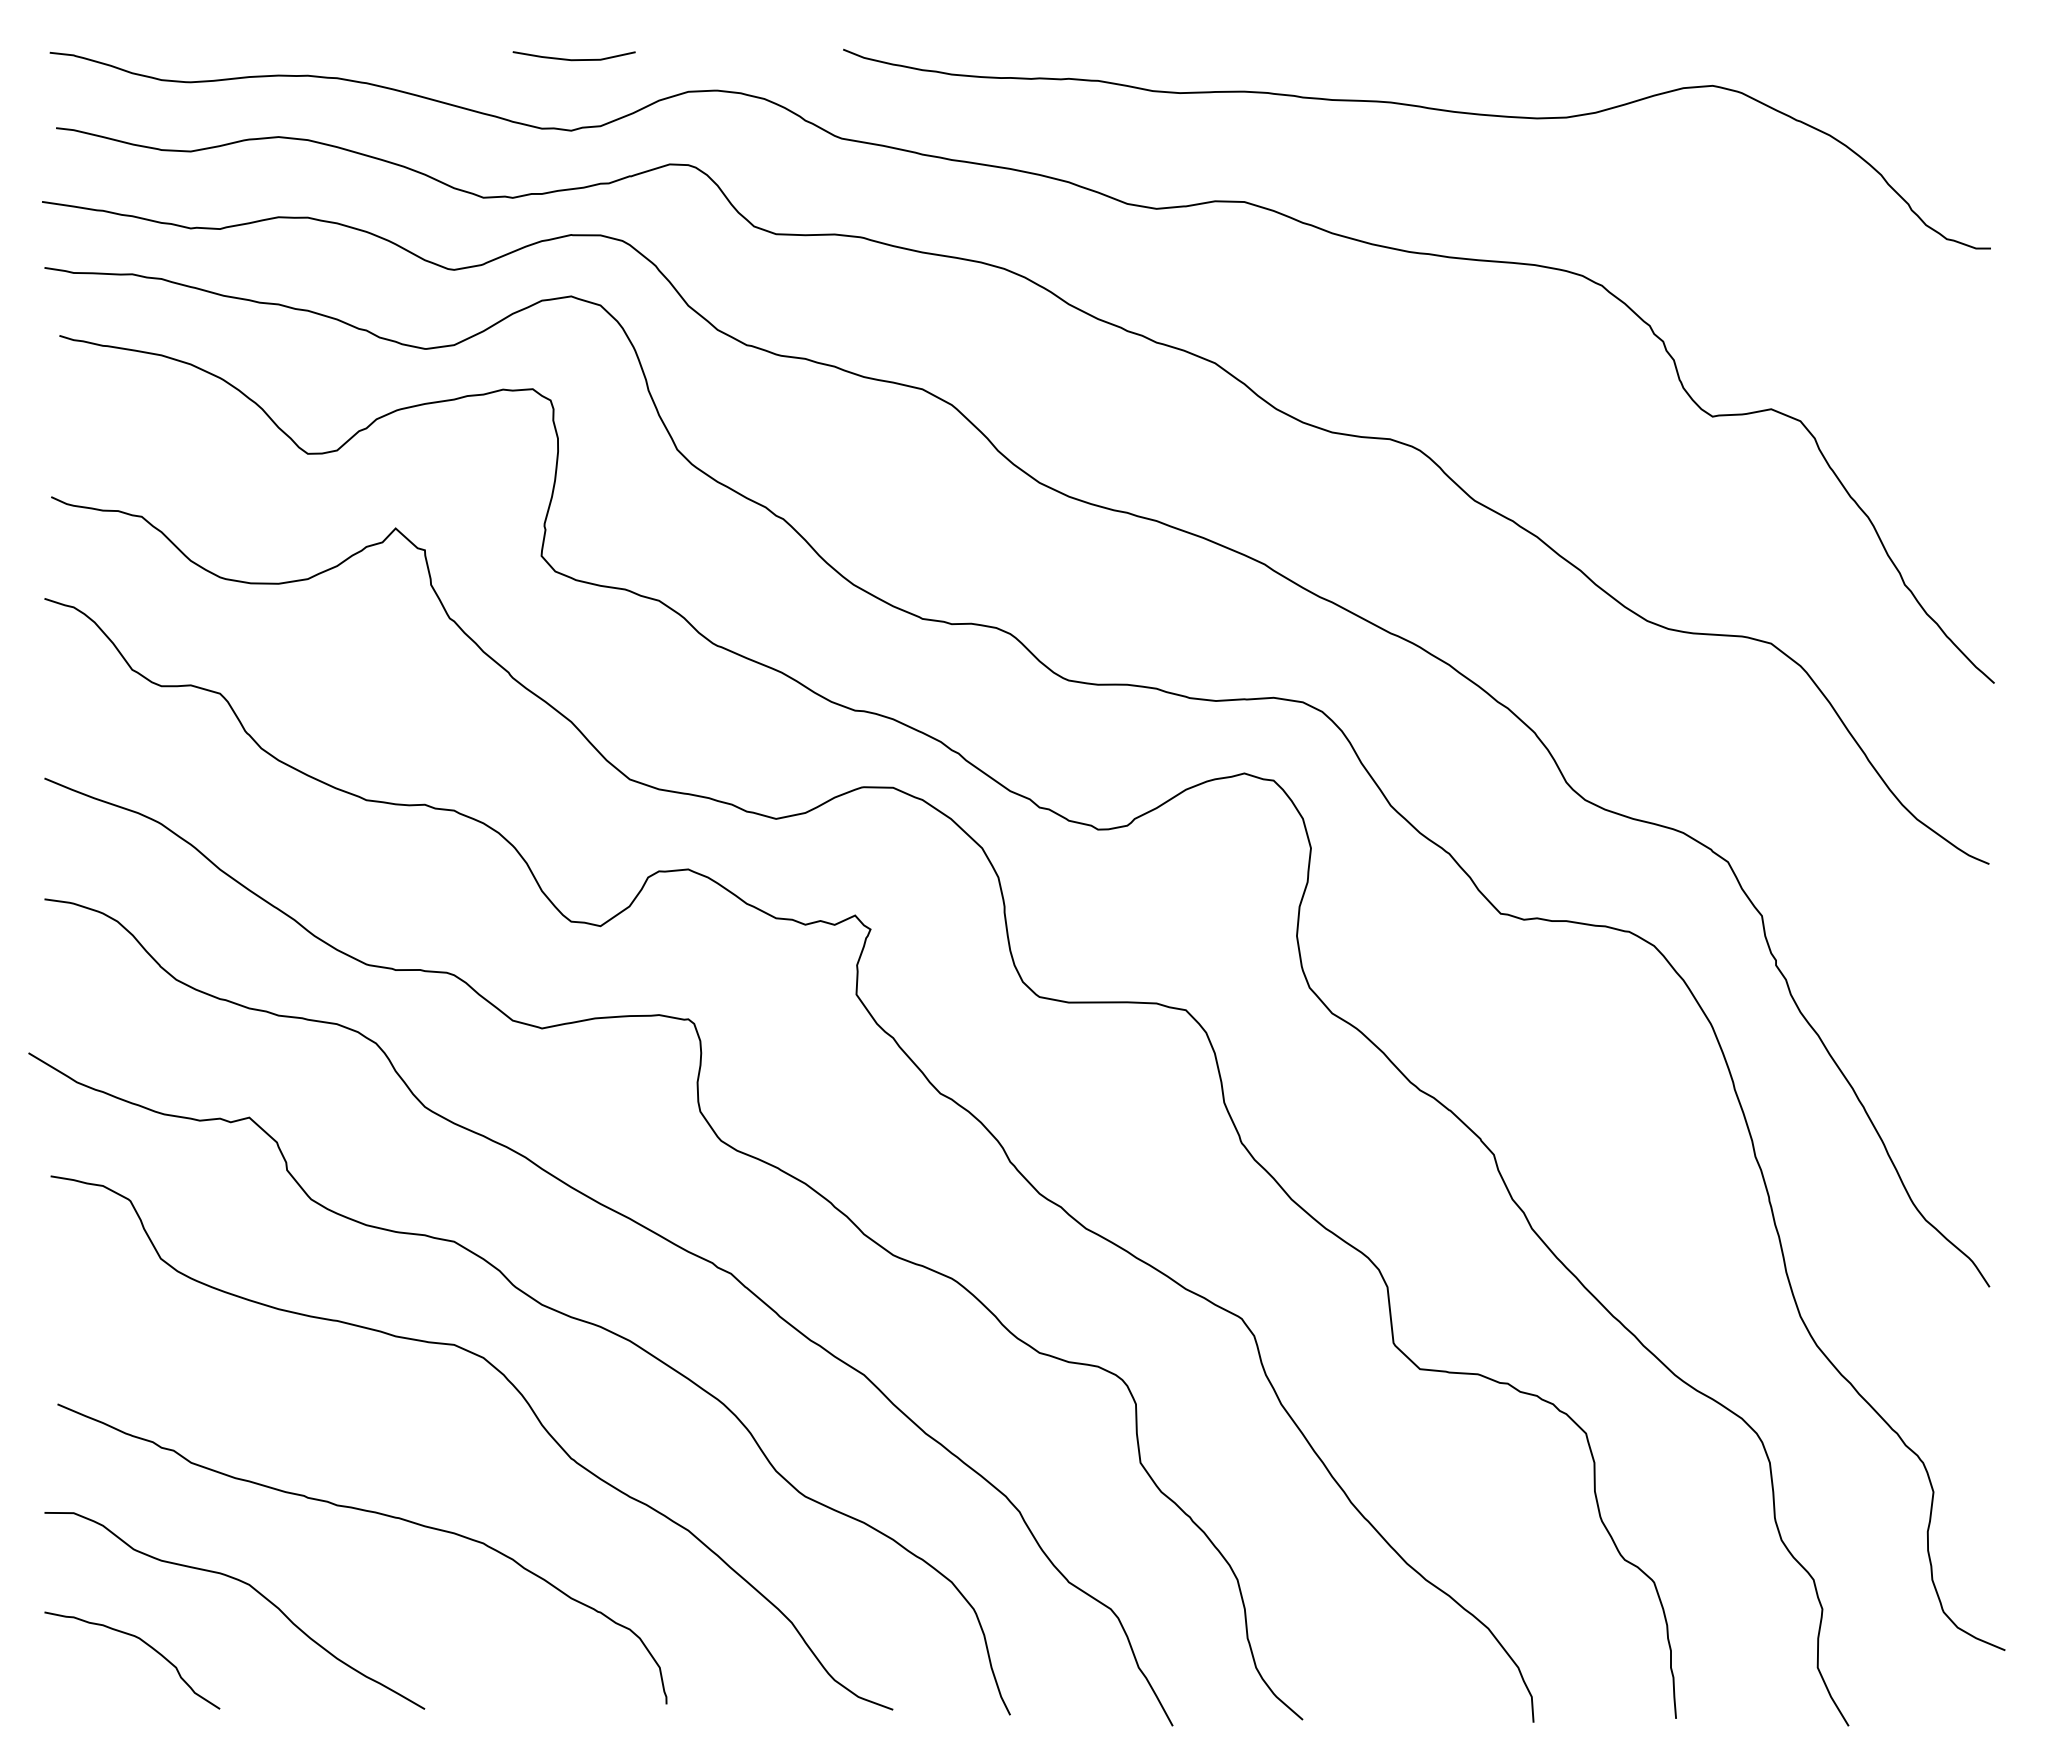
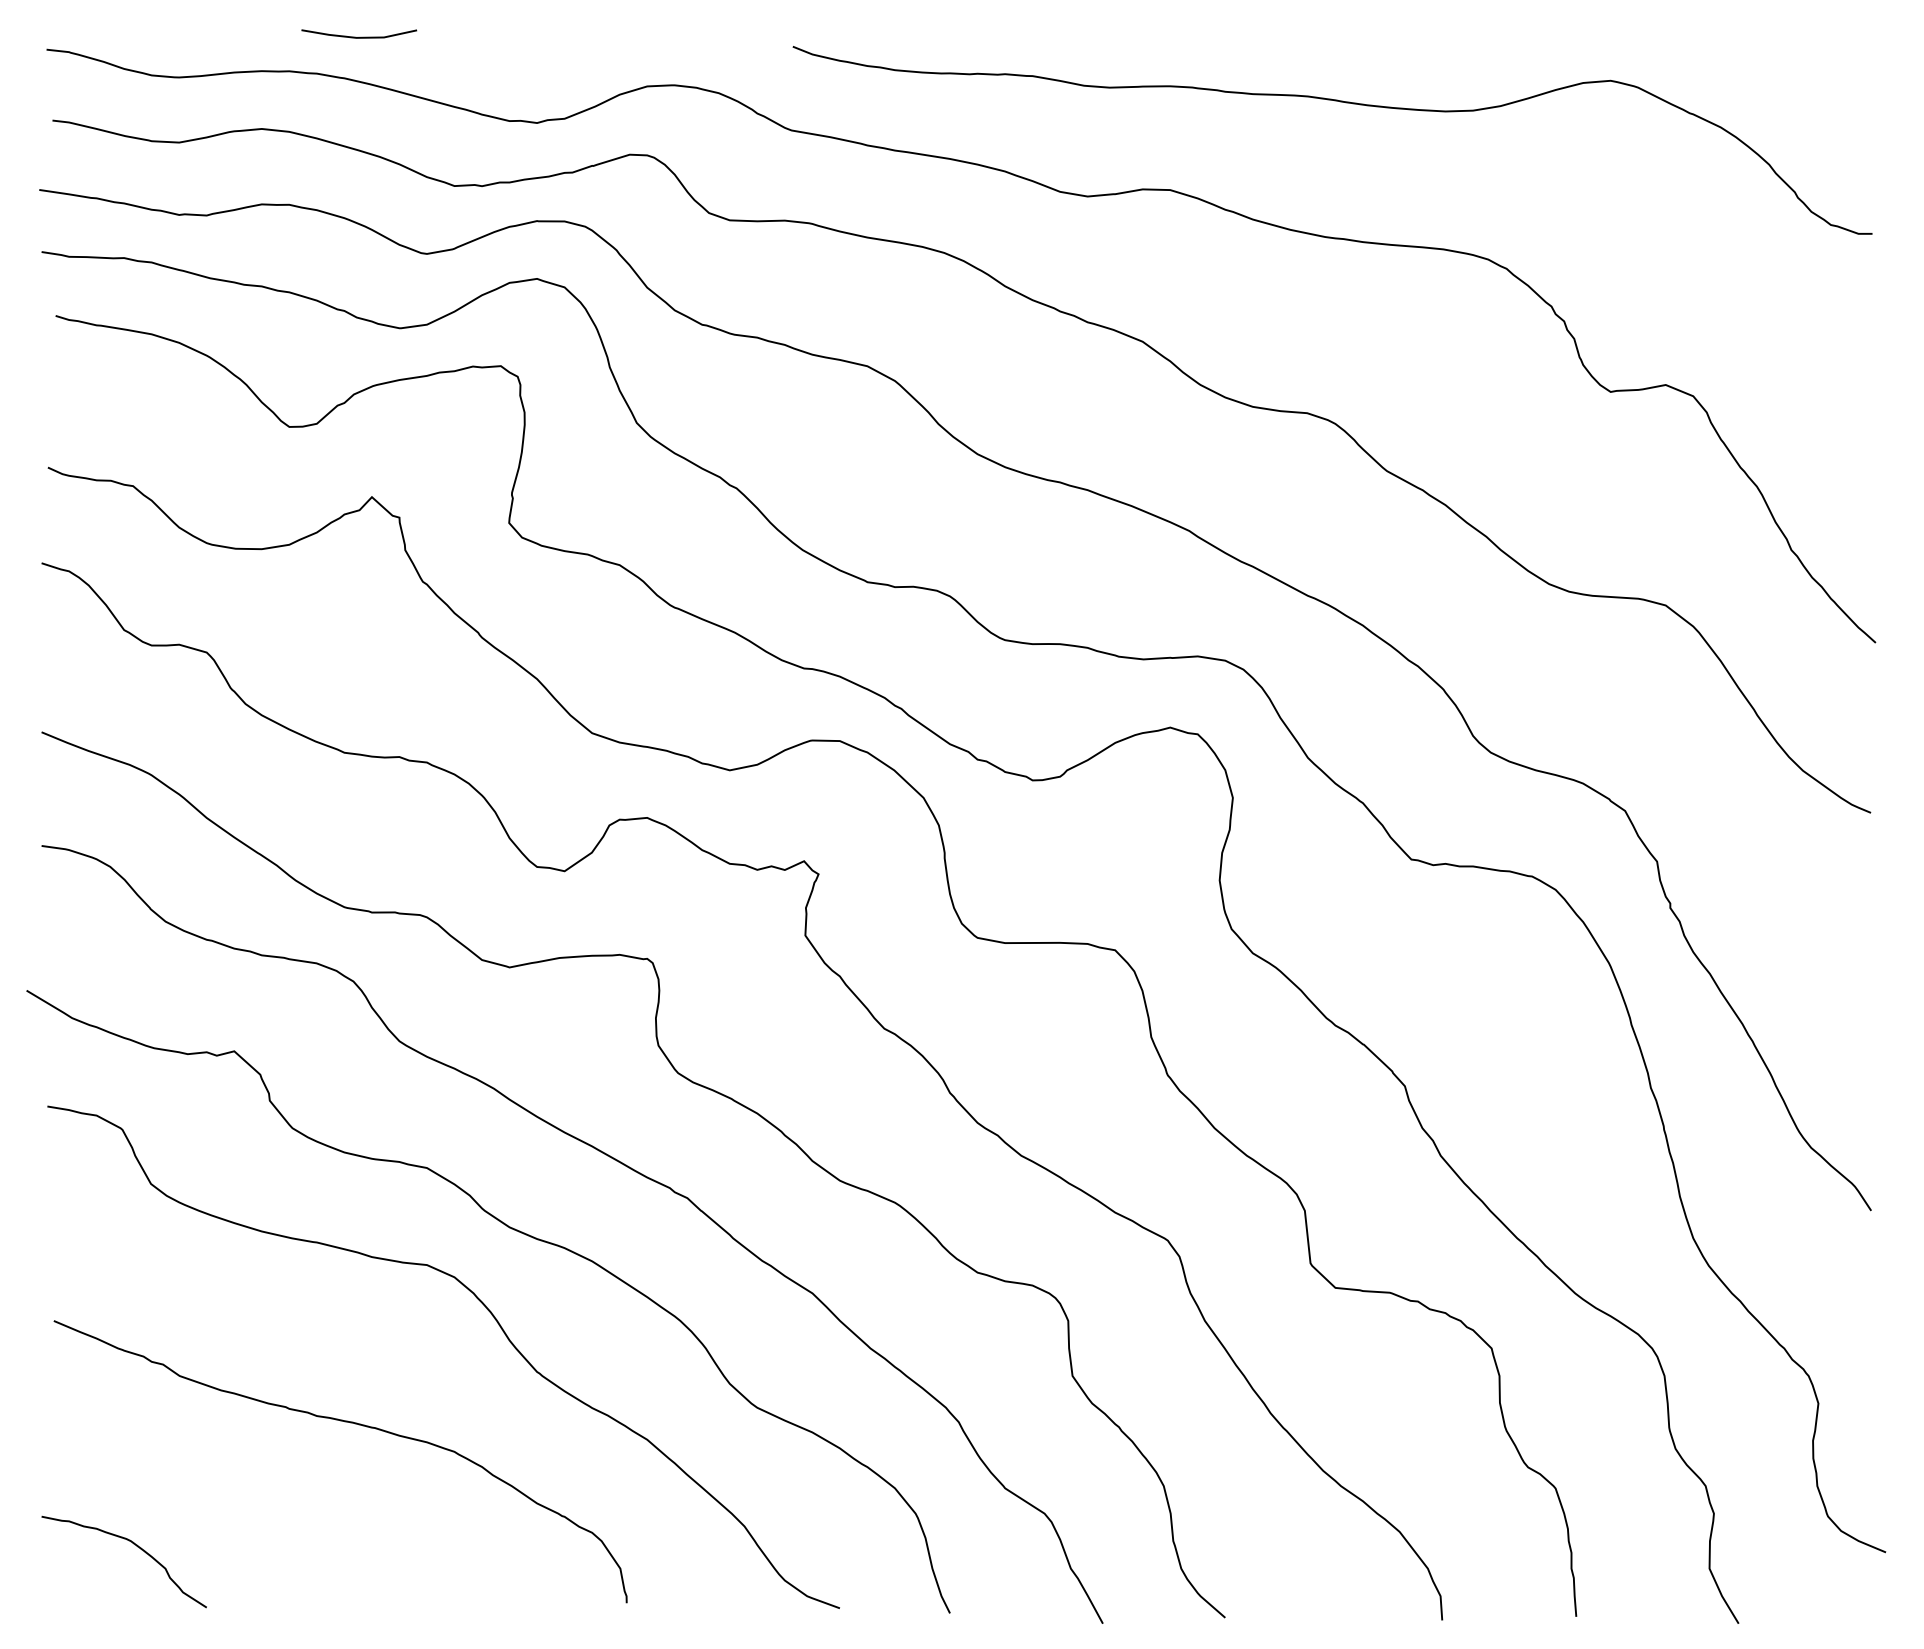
line: (573, 59) -> (358, 37), moved
curve: (245, 1584) -> (230, 1490), removed

